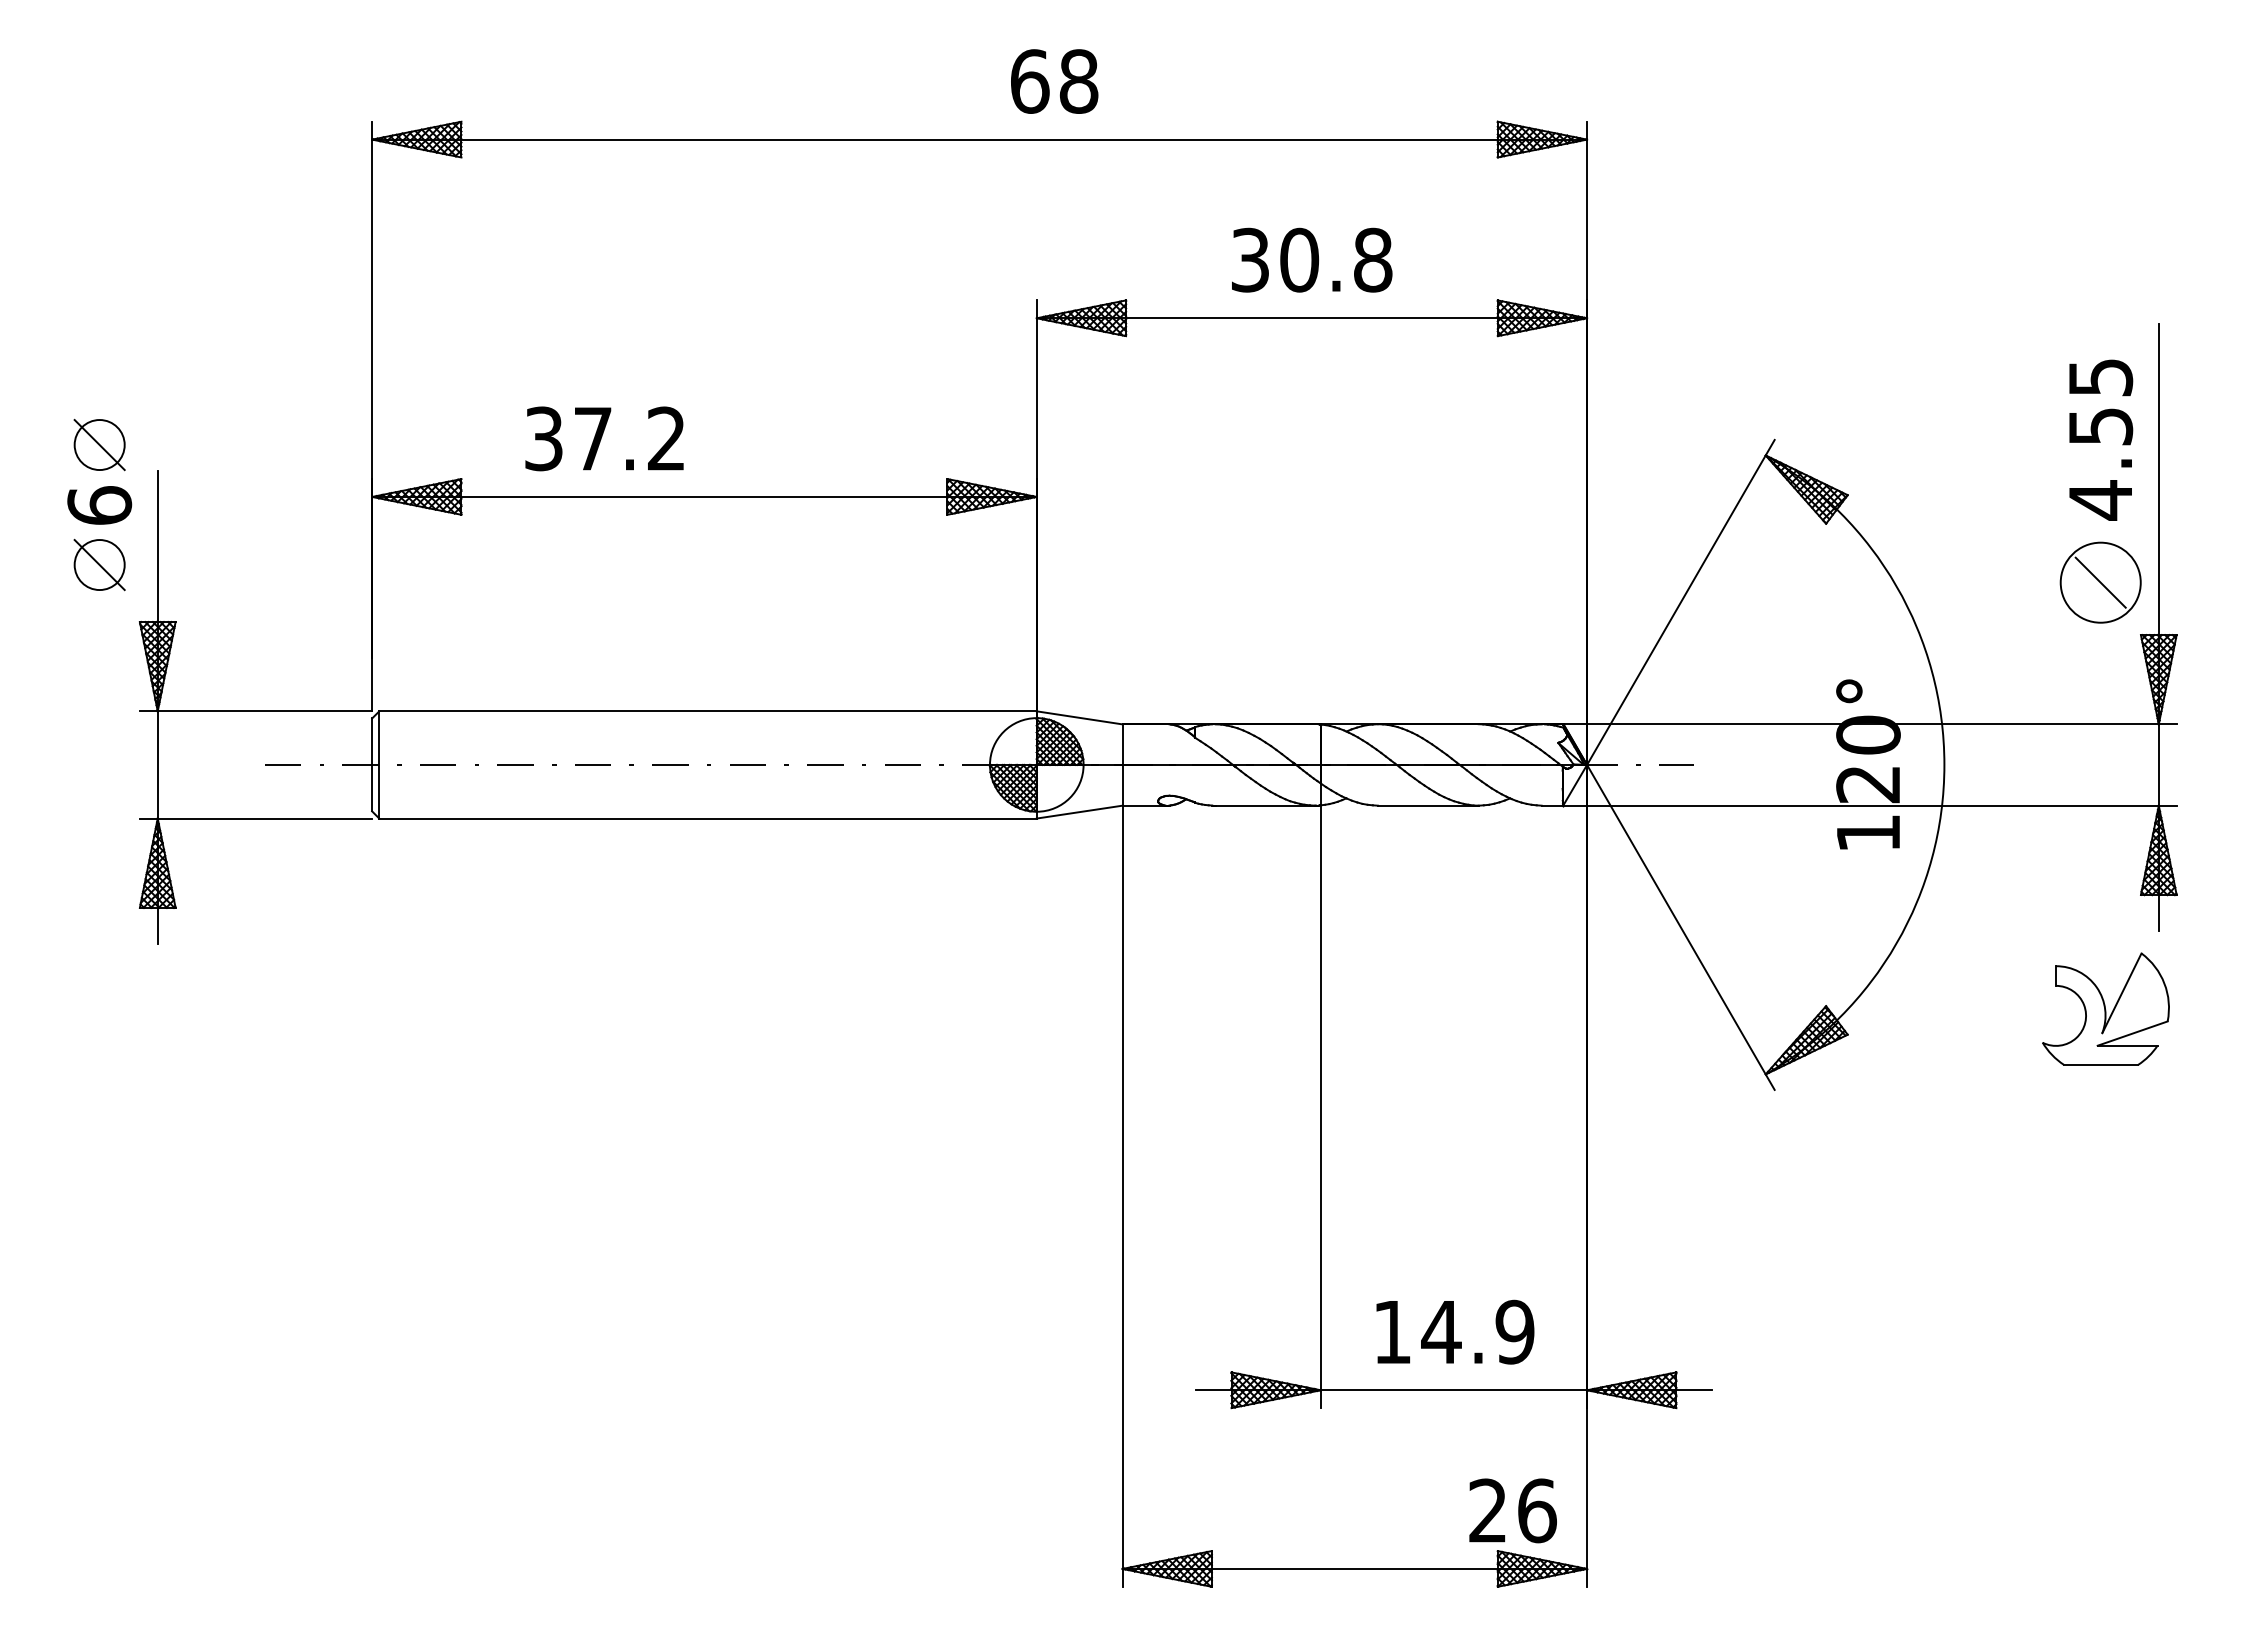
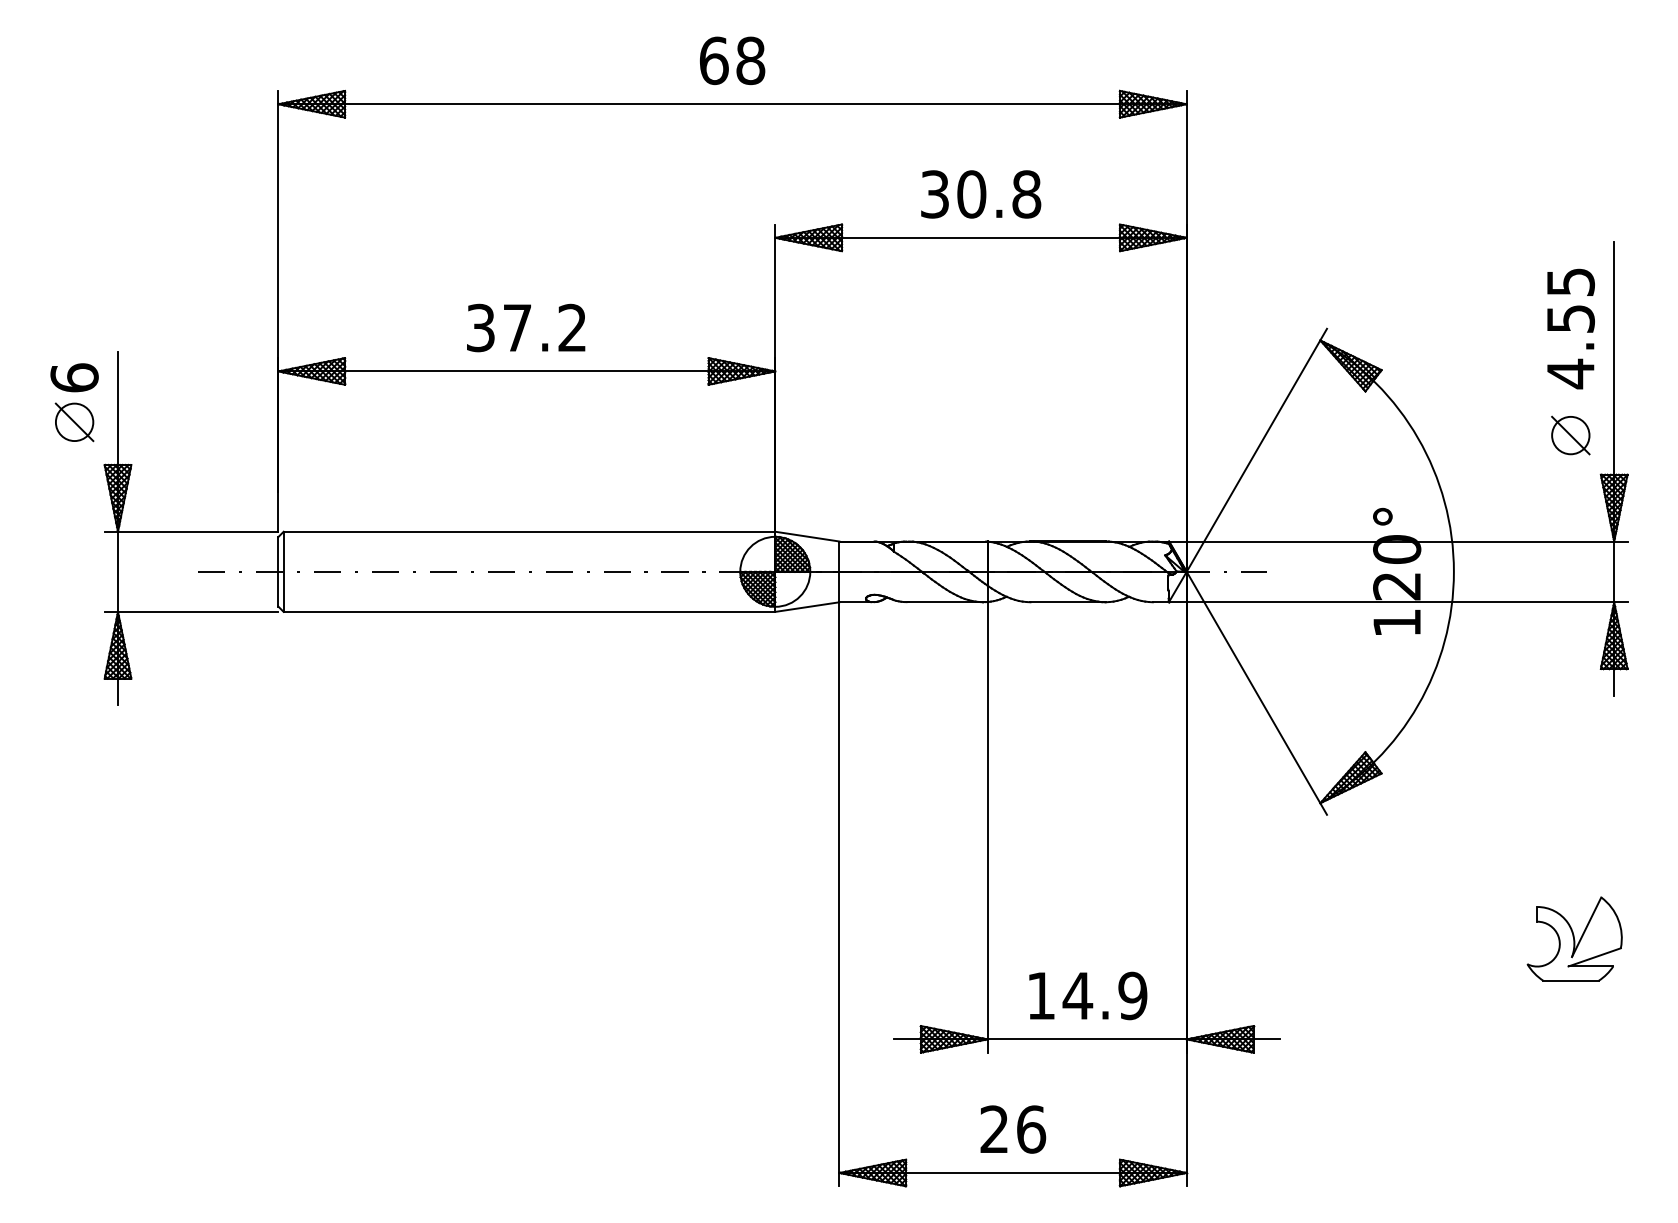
text: (1054, 81) -> (732, 60), moved
text: (604, 438) -> (526, 327), moved
part: (99, 444) -> (74, 332), removed
circle: (2100, 582) -> (1570, 435), size x0.62
part: (2105, 1008) -> (1574, 938), moved
text: (1512, 1510) -> (1012, 1129), moved

